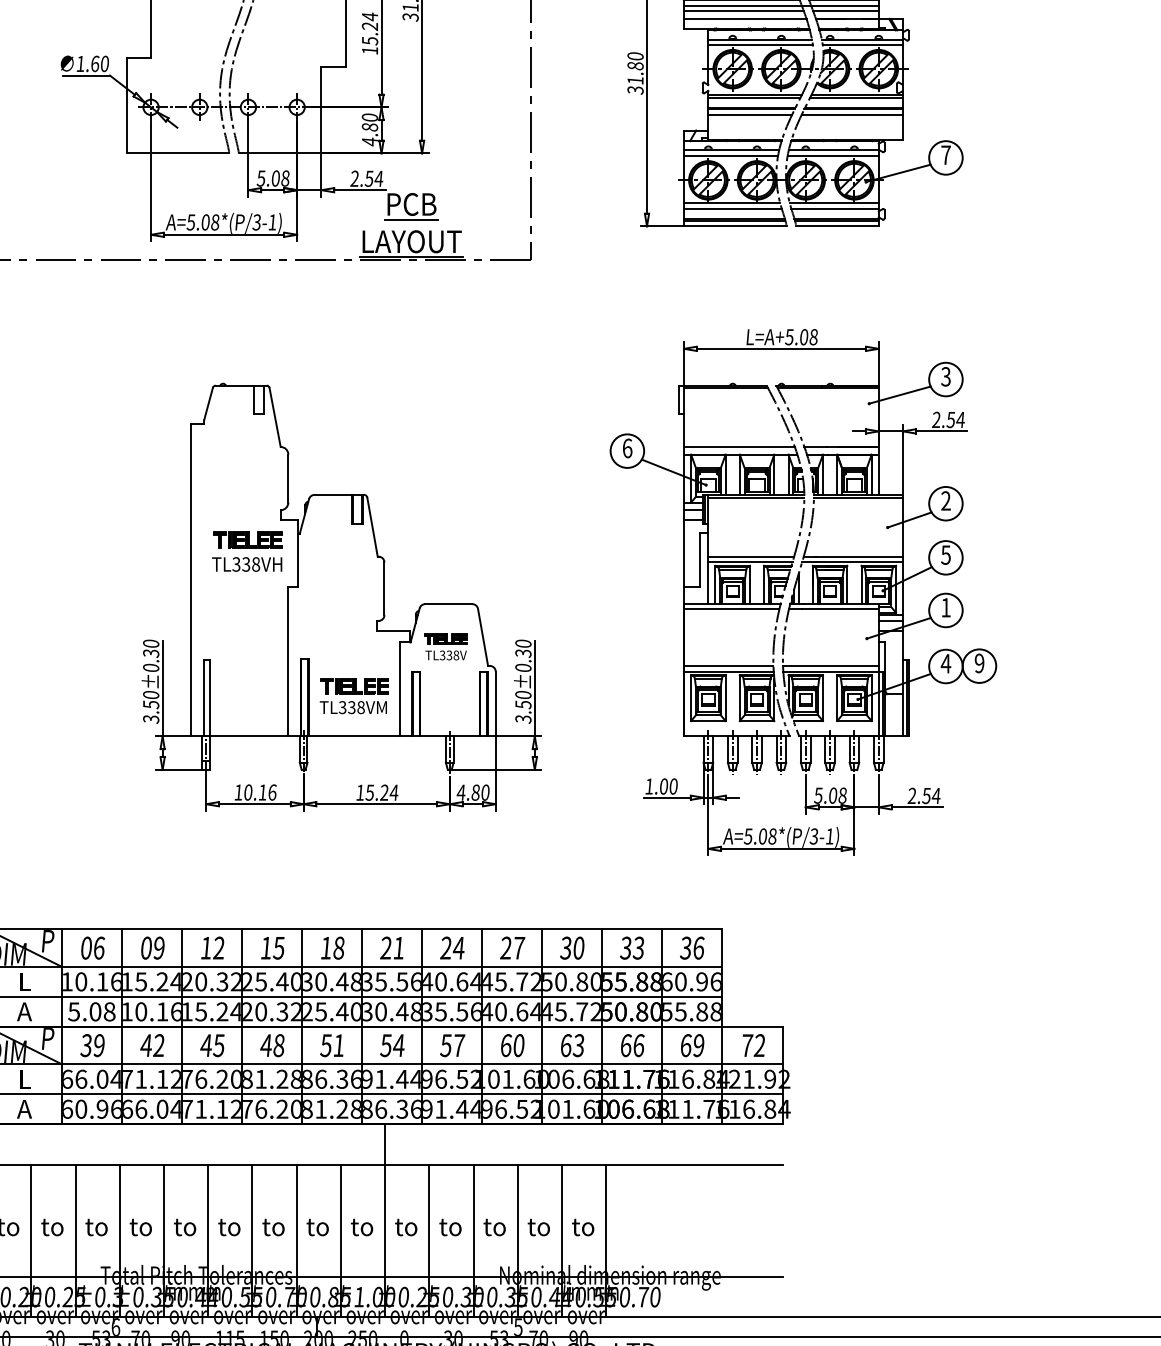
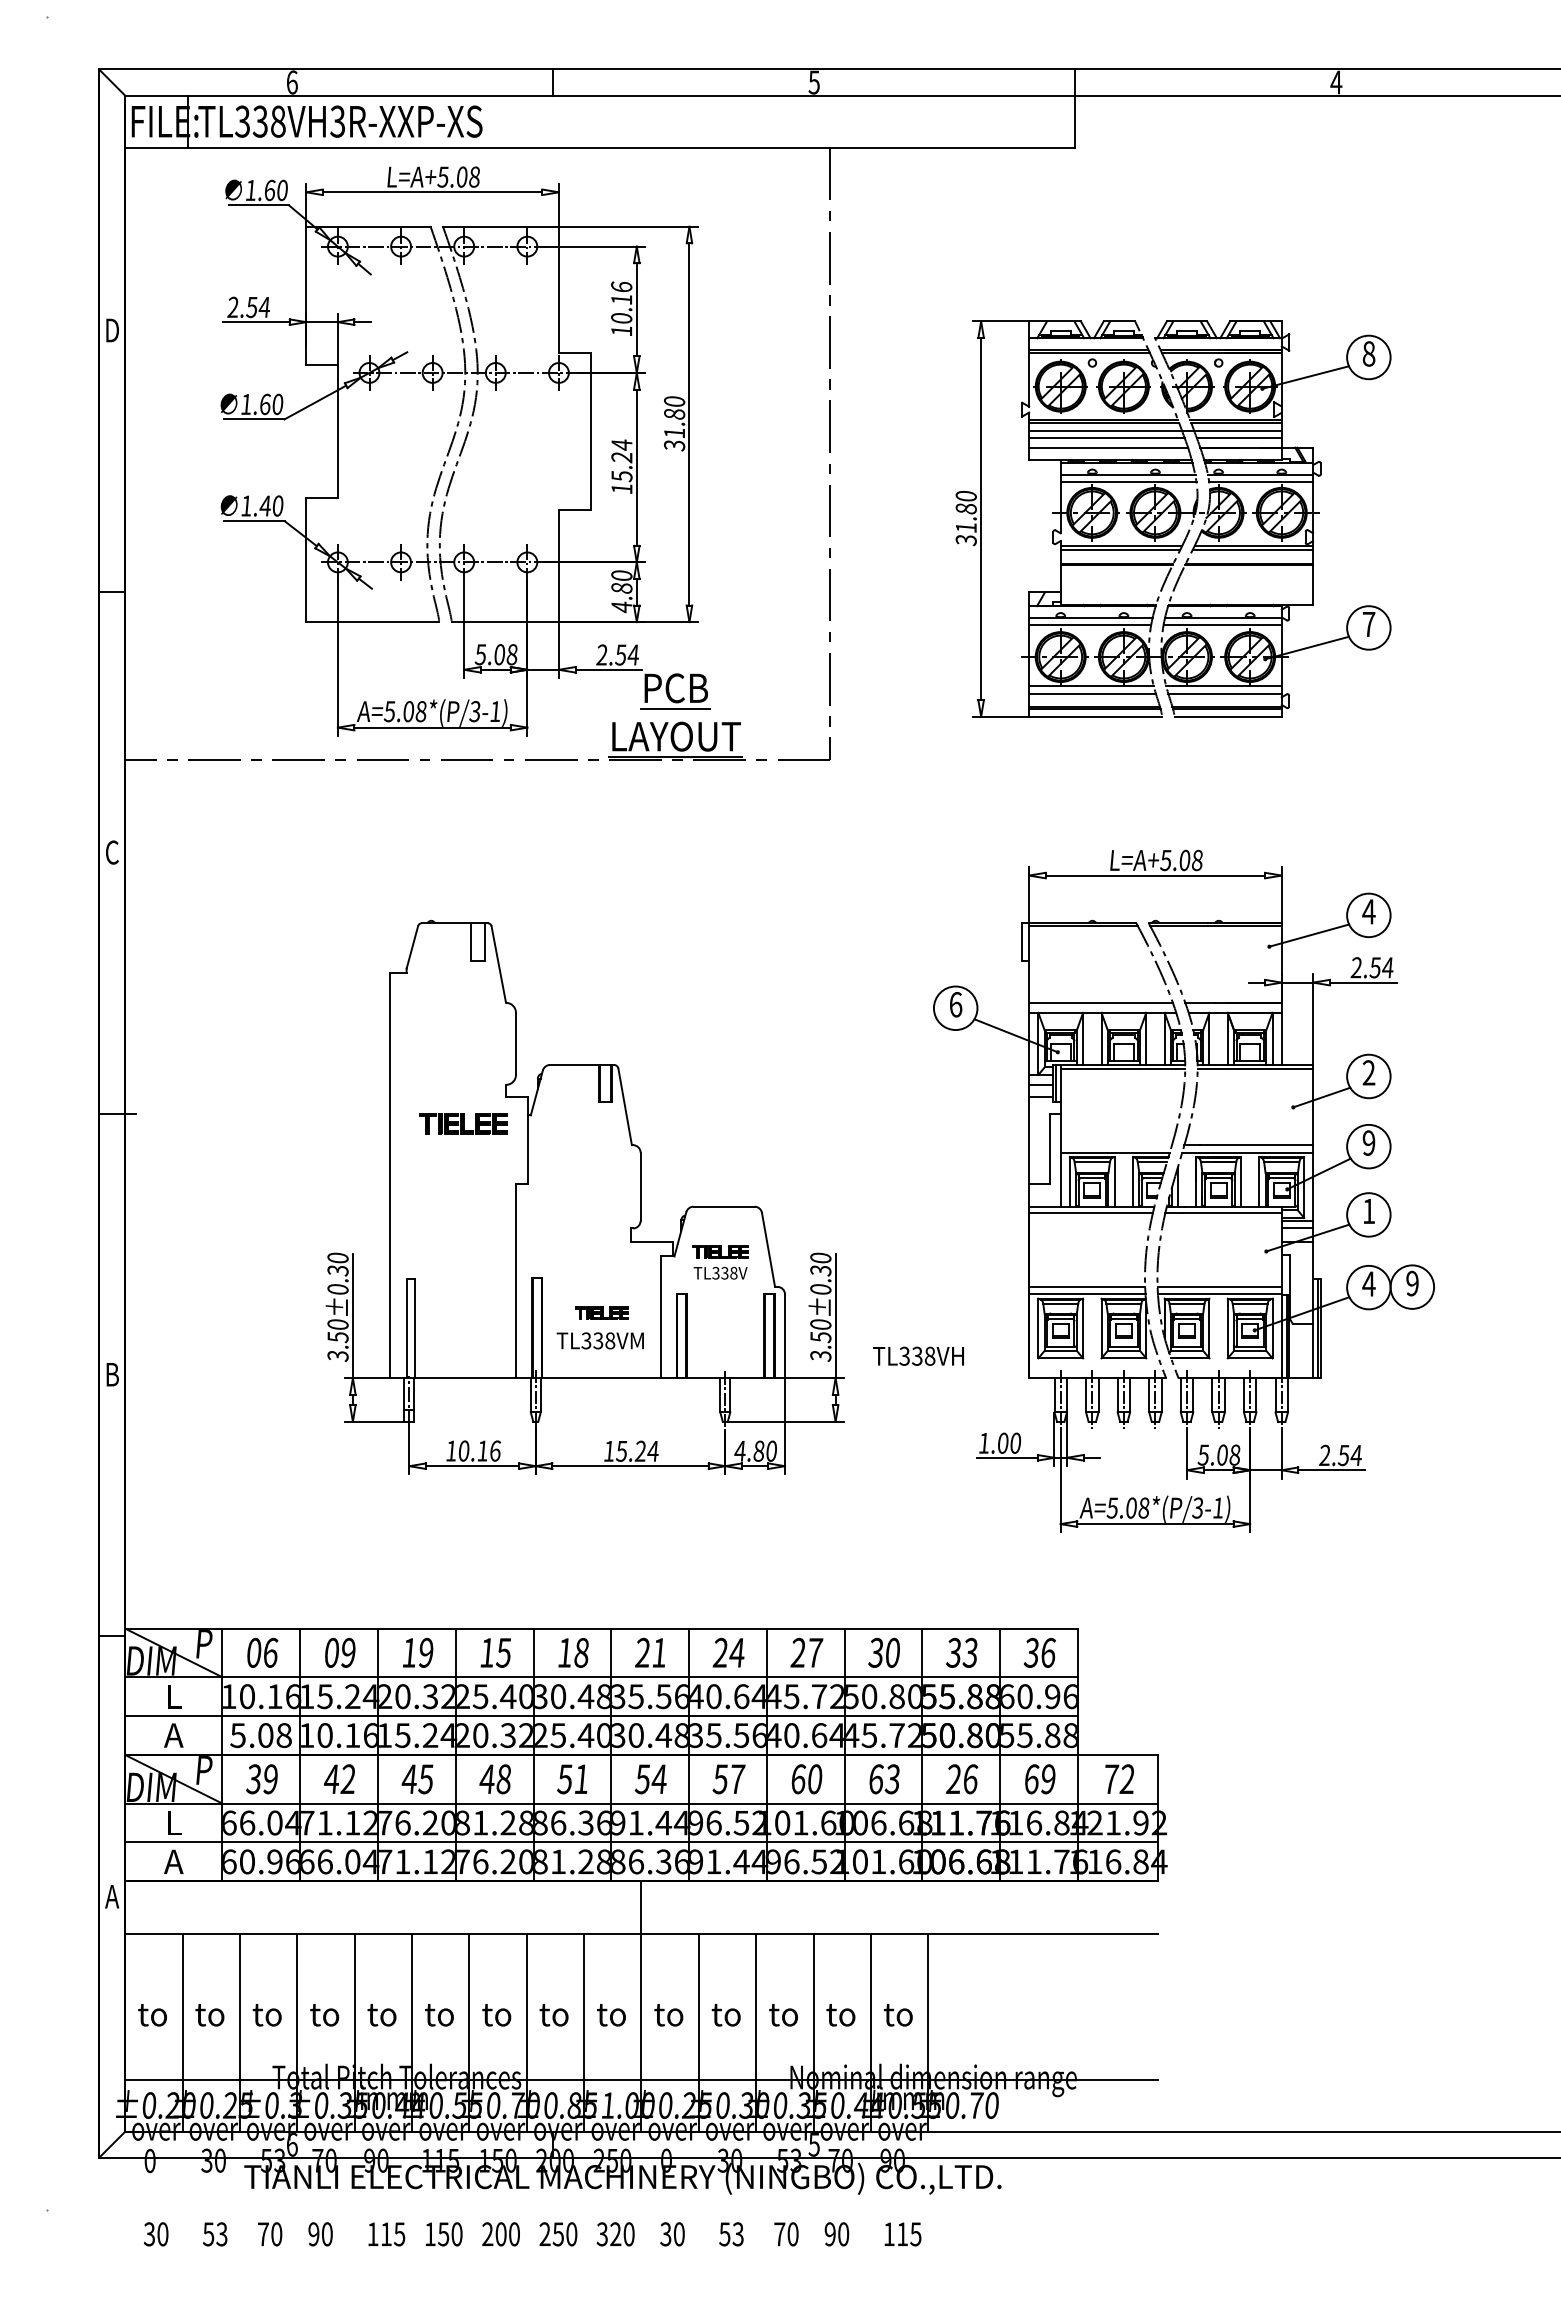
text: (95, 63) -> (265, 505), 1.60 -> 1.40
line: (749, 115) -> (1114, 572), removed
line: (852, 115) -> (1247, 572), removed
text: (945, 376) -> (1368, 911), 3 -> 4
text: (945, 554) -> (1368, 1142), 5 -> 9
line: (751, 556) -> (1116, 1145), removed
text: (247, 563) -> (918, 1355), moved
part: (354, 685) -> (601, 1312), size x0.6
text: (218, 947) -> (425, 1652), 12 -> 19
text: (625, 1045) -> (953, 1779), 66 -> 26

